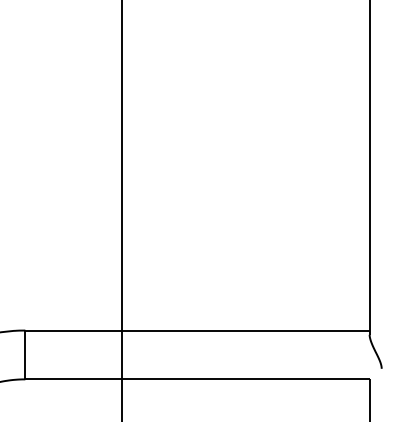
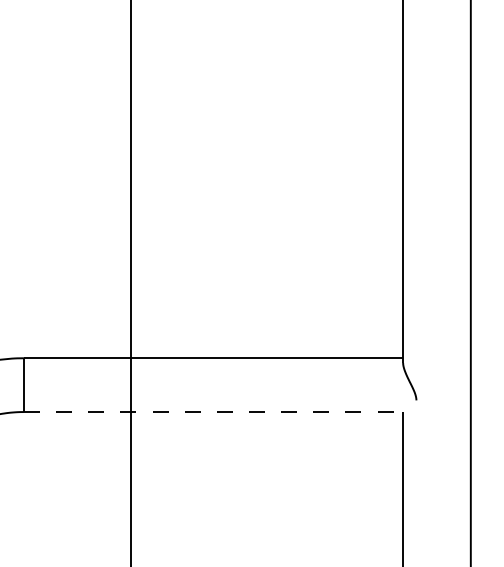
line: (197, 379) -> (213, 412), solid -> dashed

